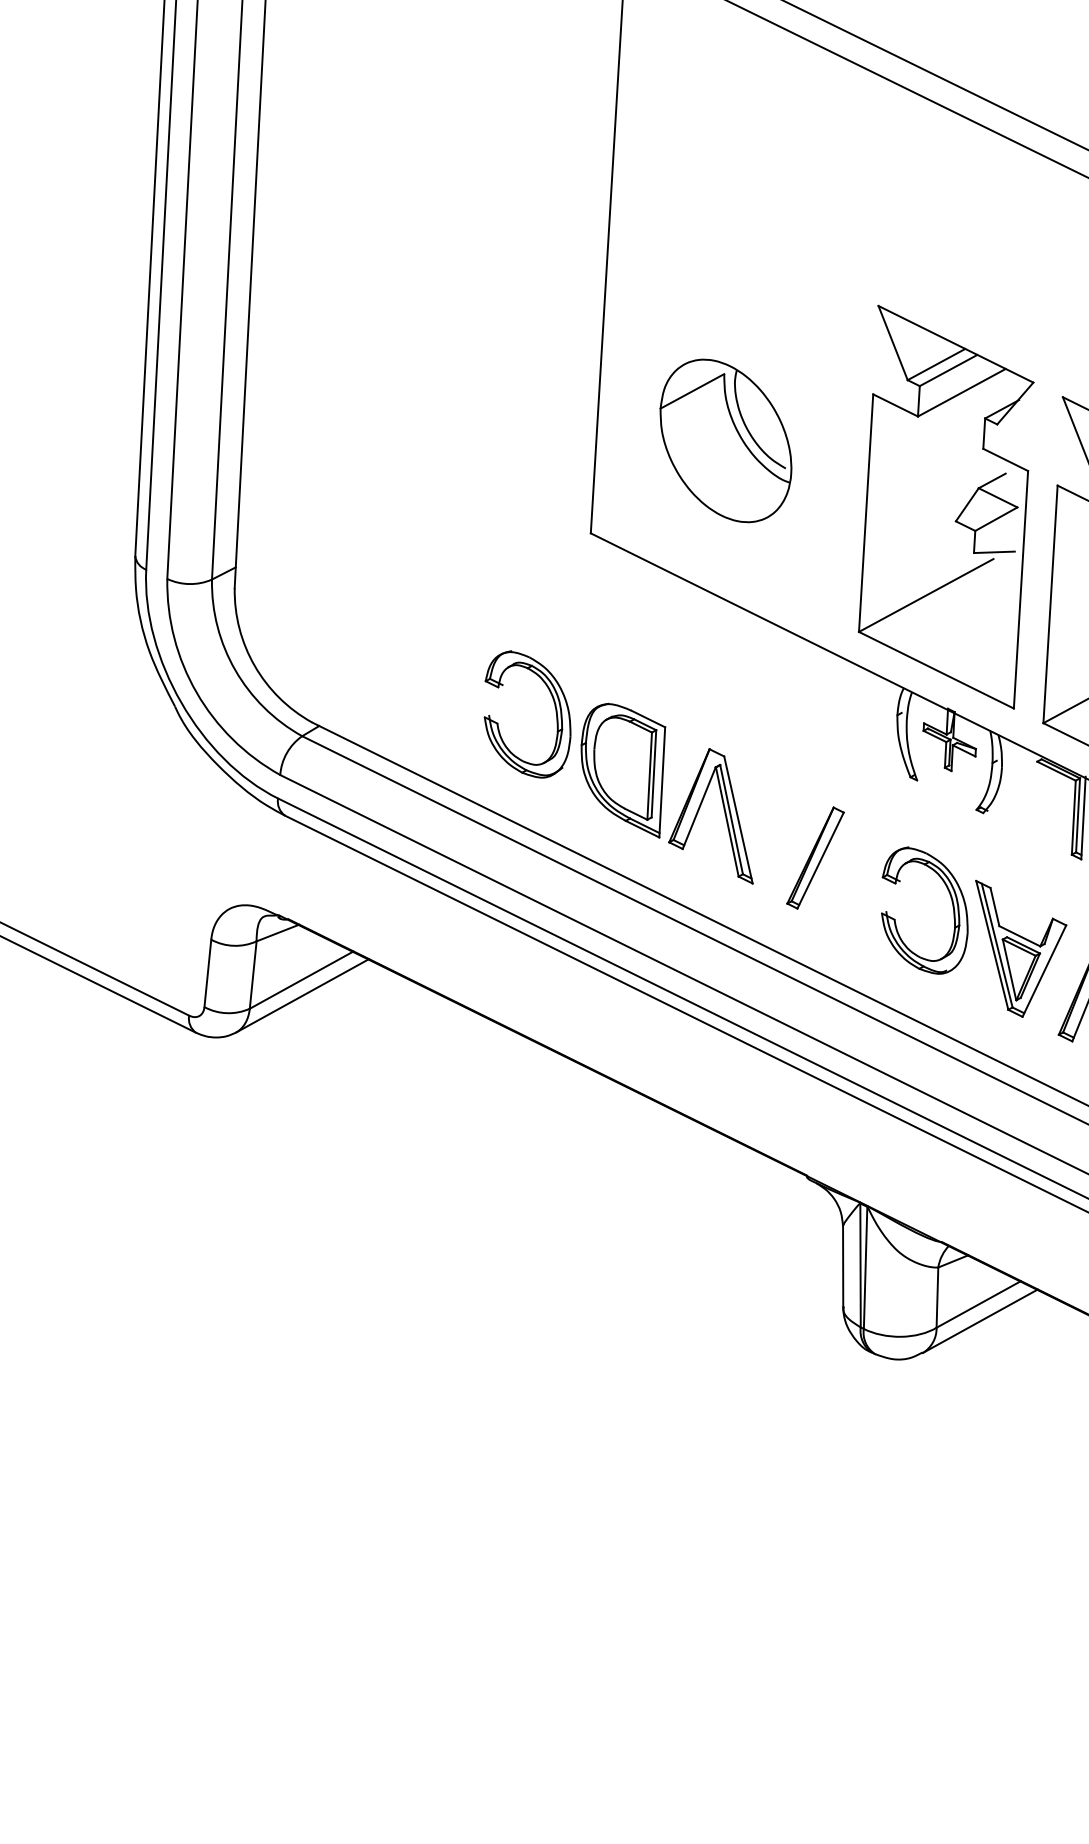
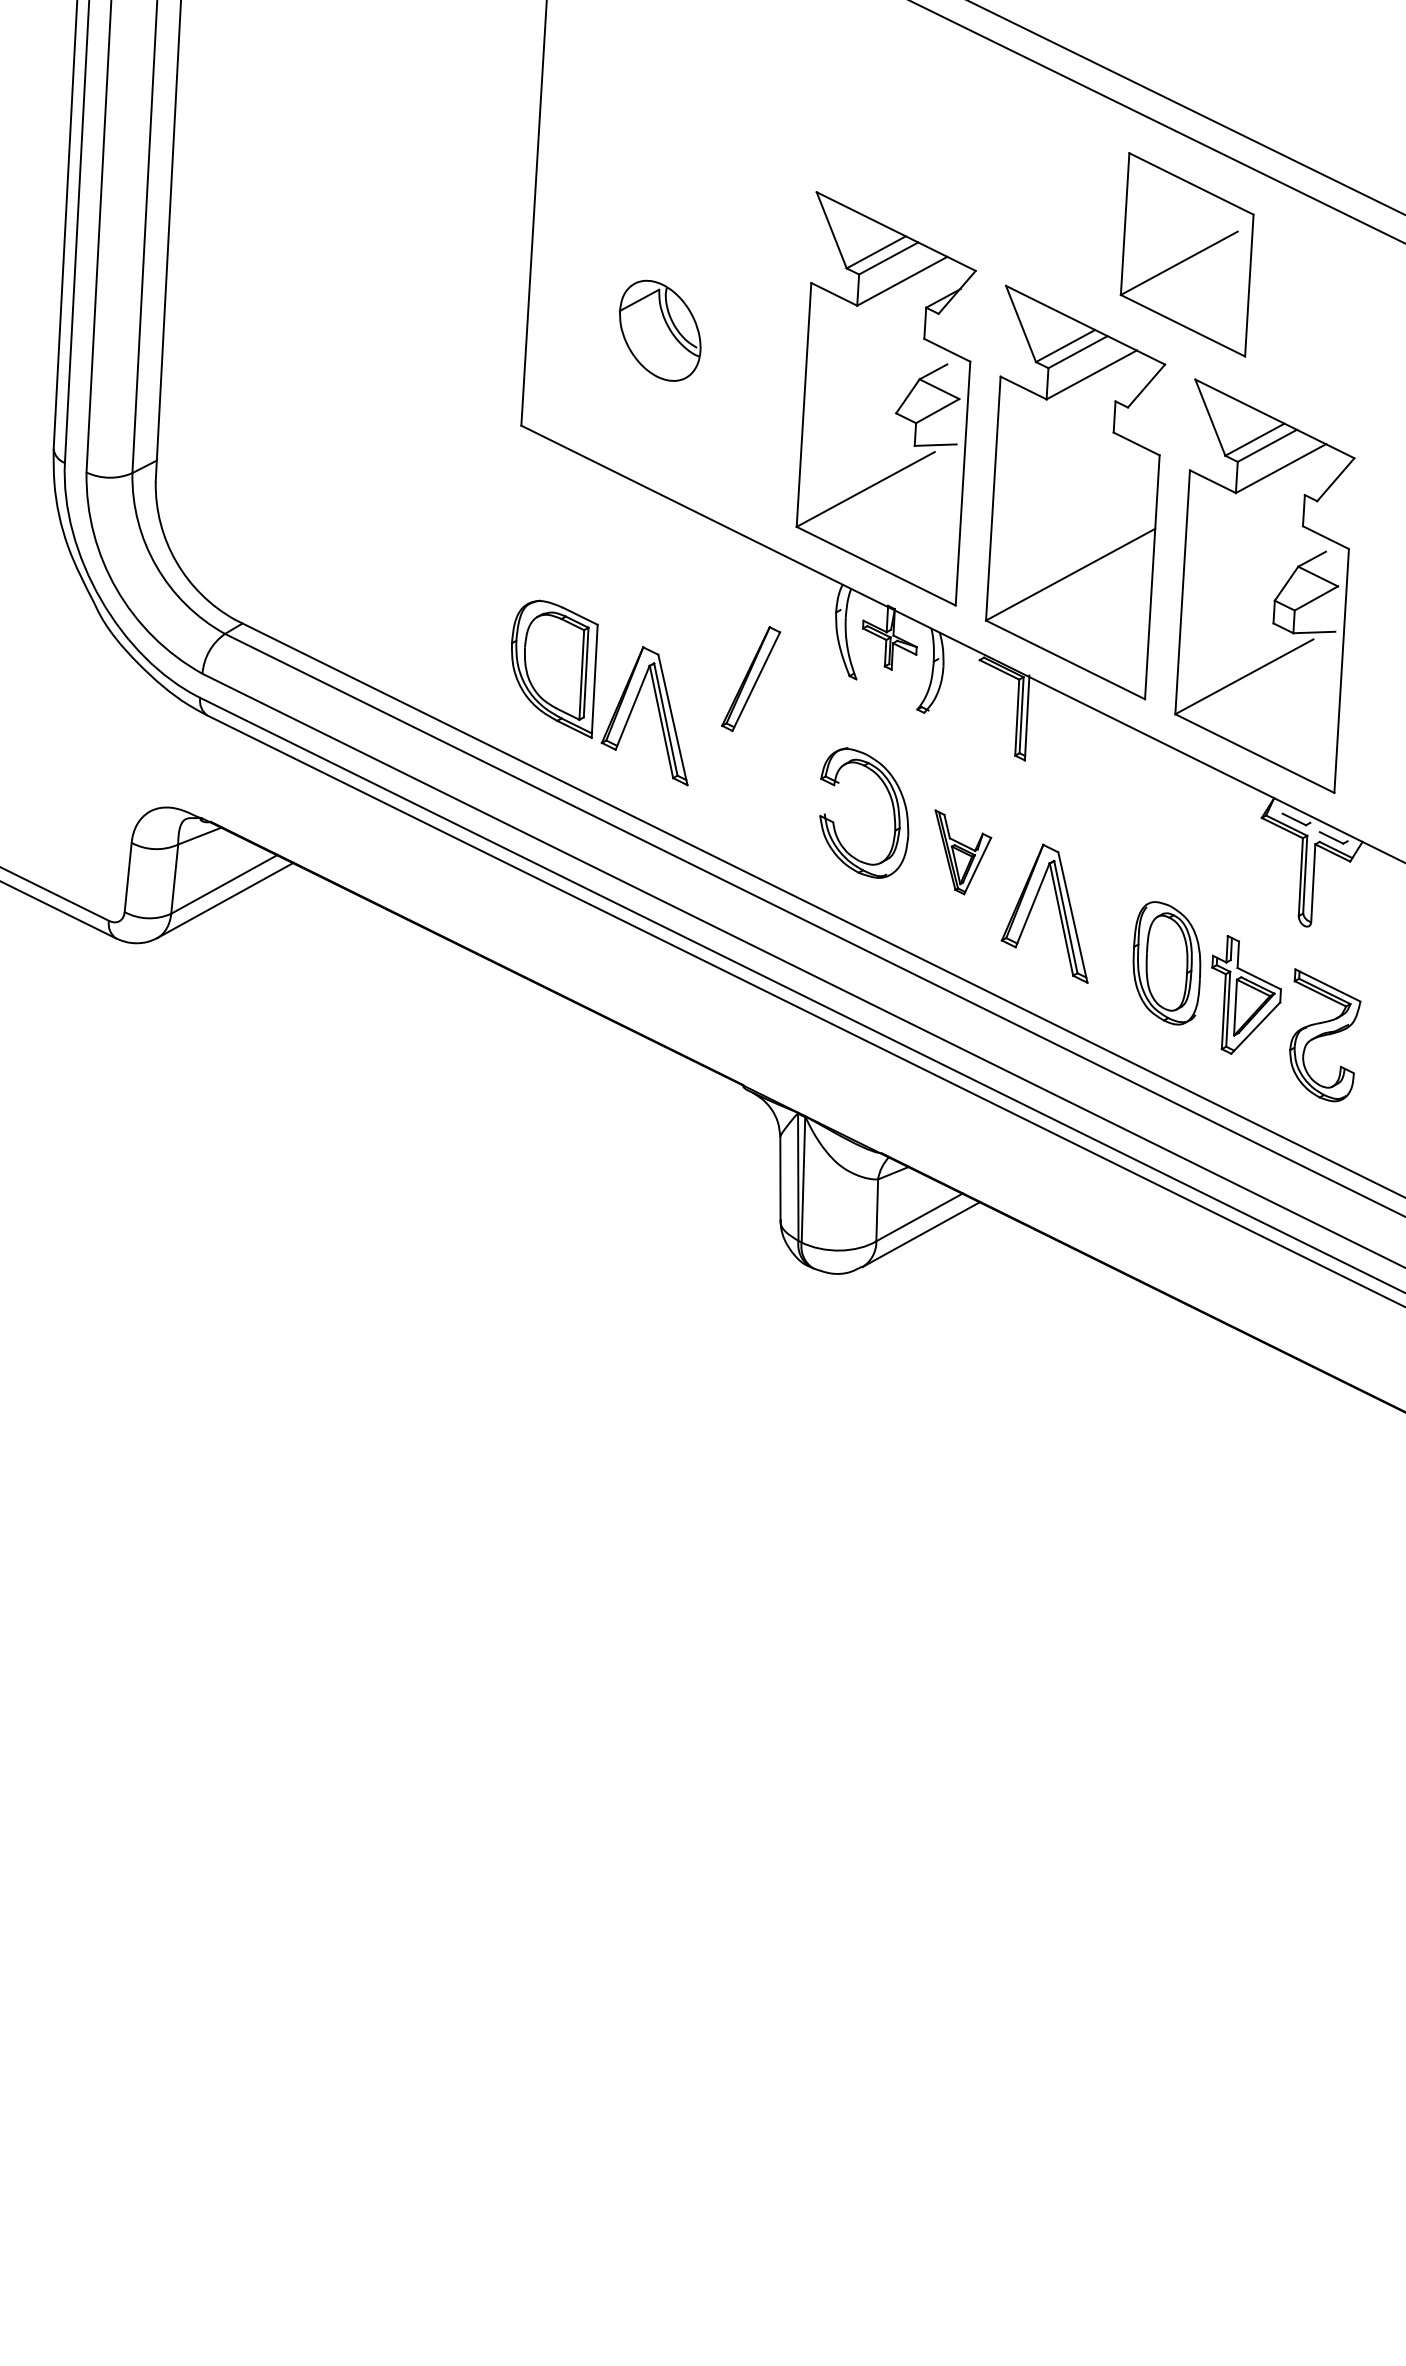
part: (726, 440) -> (660, 330), size x0.6
part: (554, 708) -> (484, 605), removed
part: (815, 857) -> (751, 678), moved
part: (1021, 949) -> (963, 852), size x0.6

